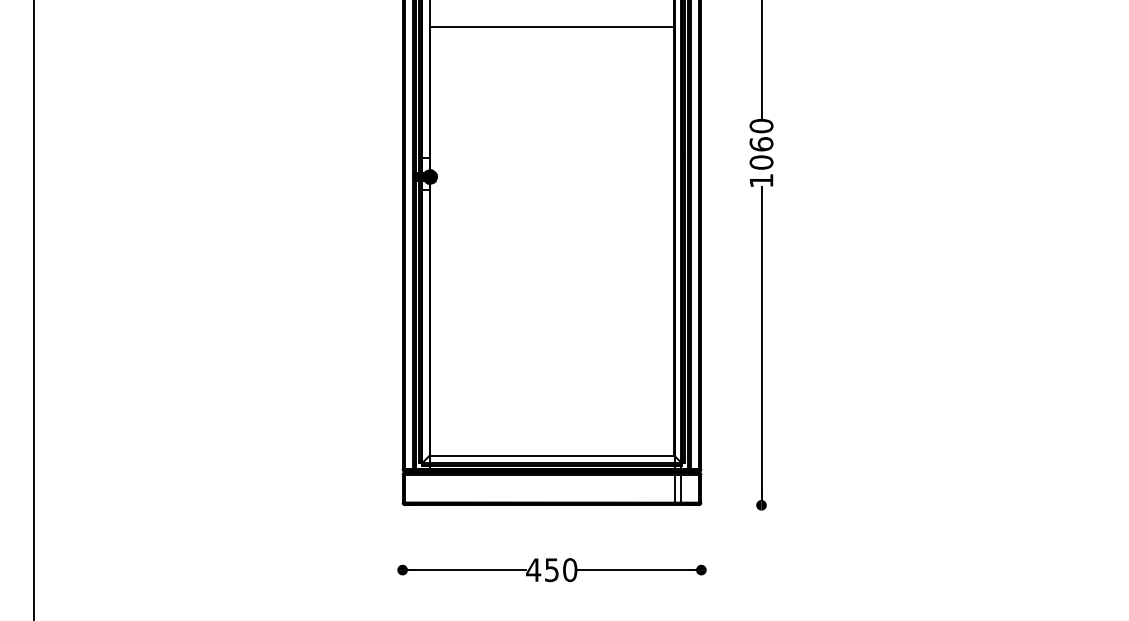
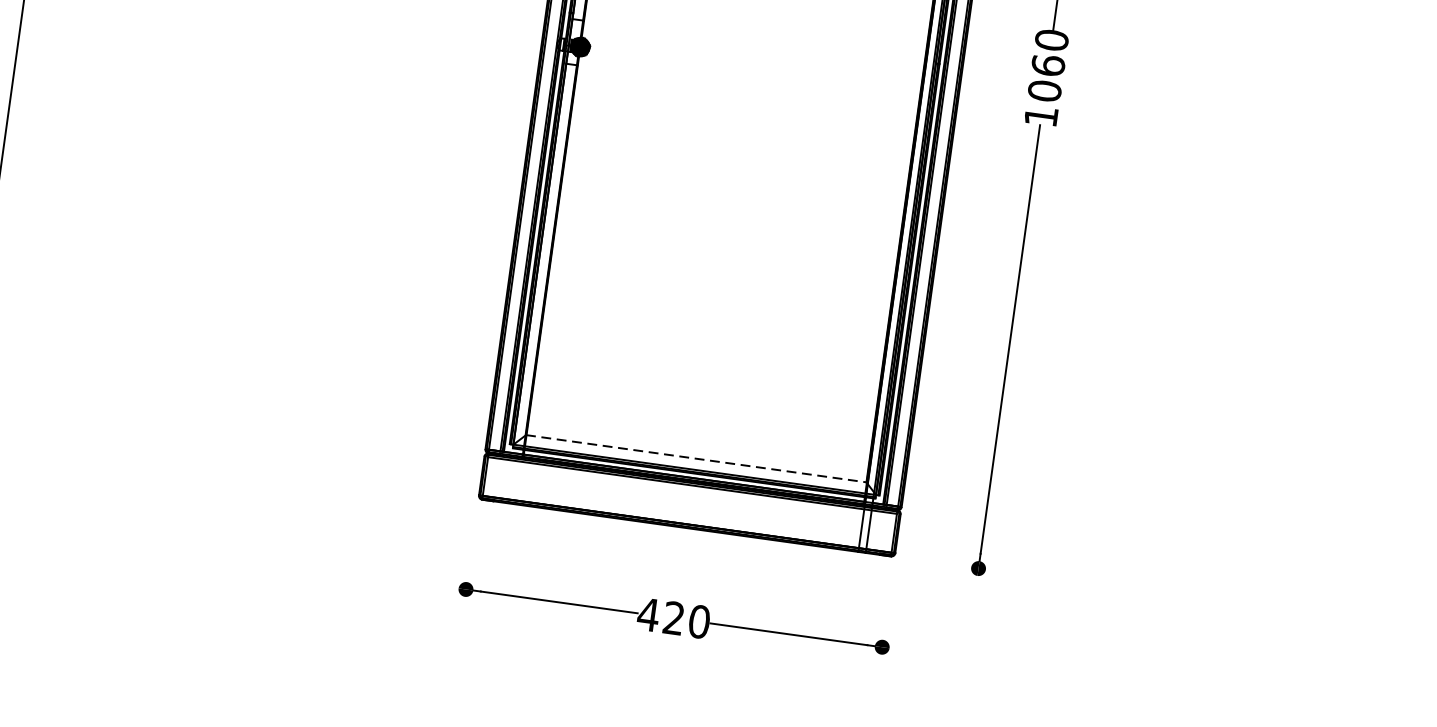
line: (552, 455) -> (696, 458), solid -> dashed
text: (551, 570) -> (673, 618), 450 -> 420

